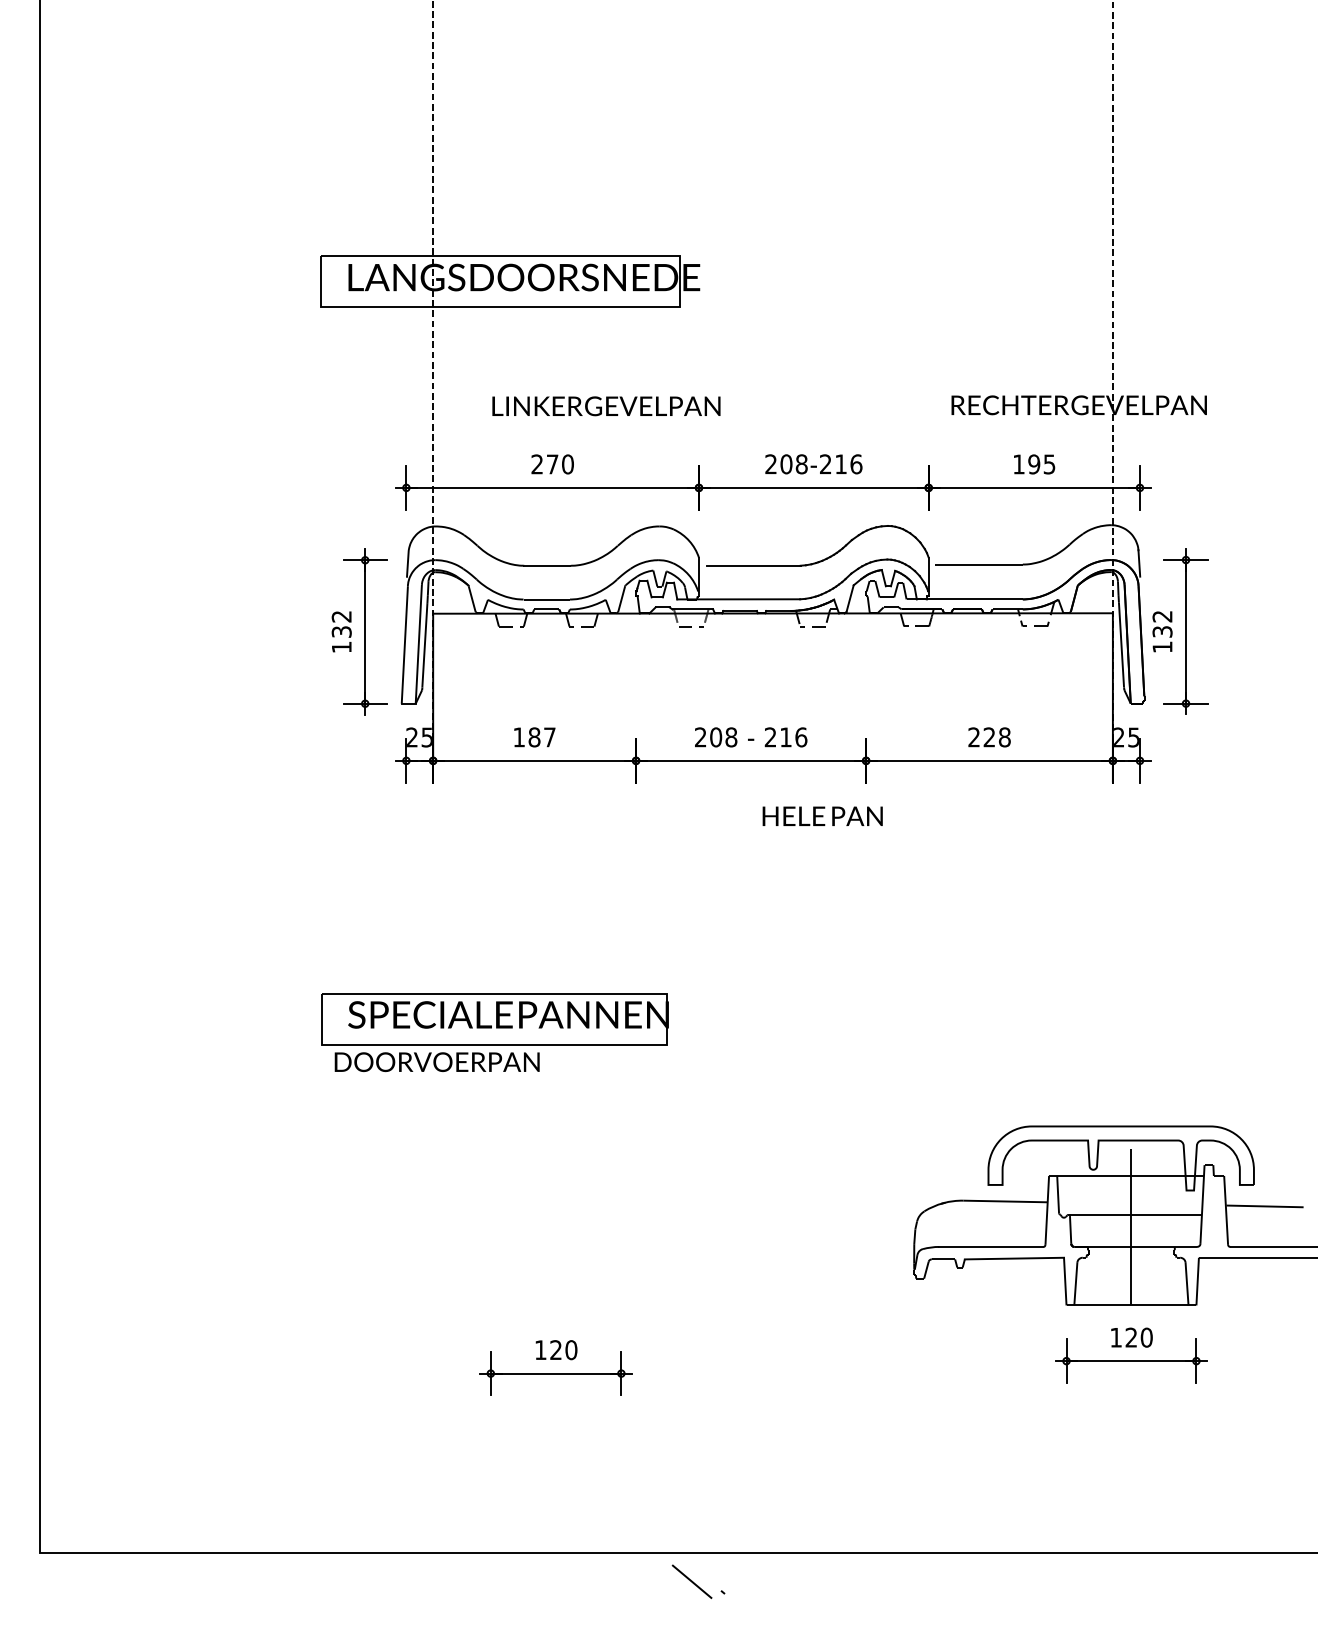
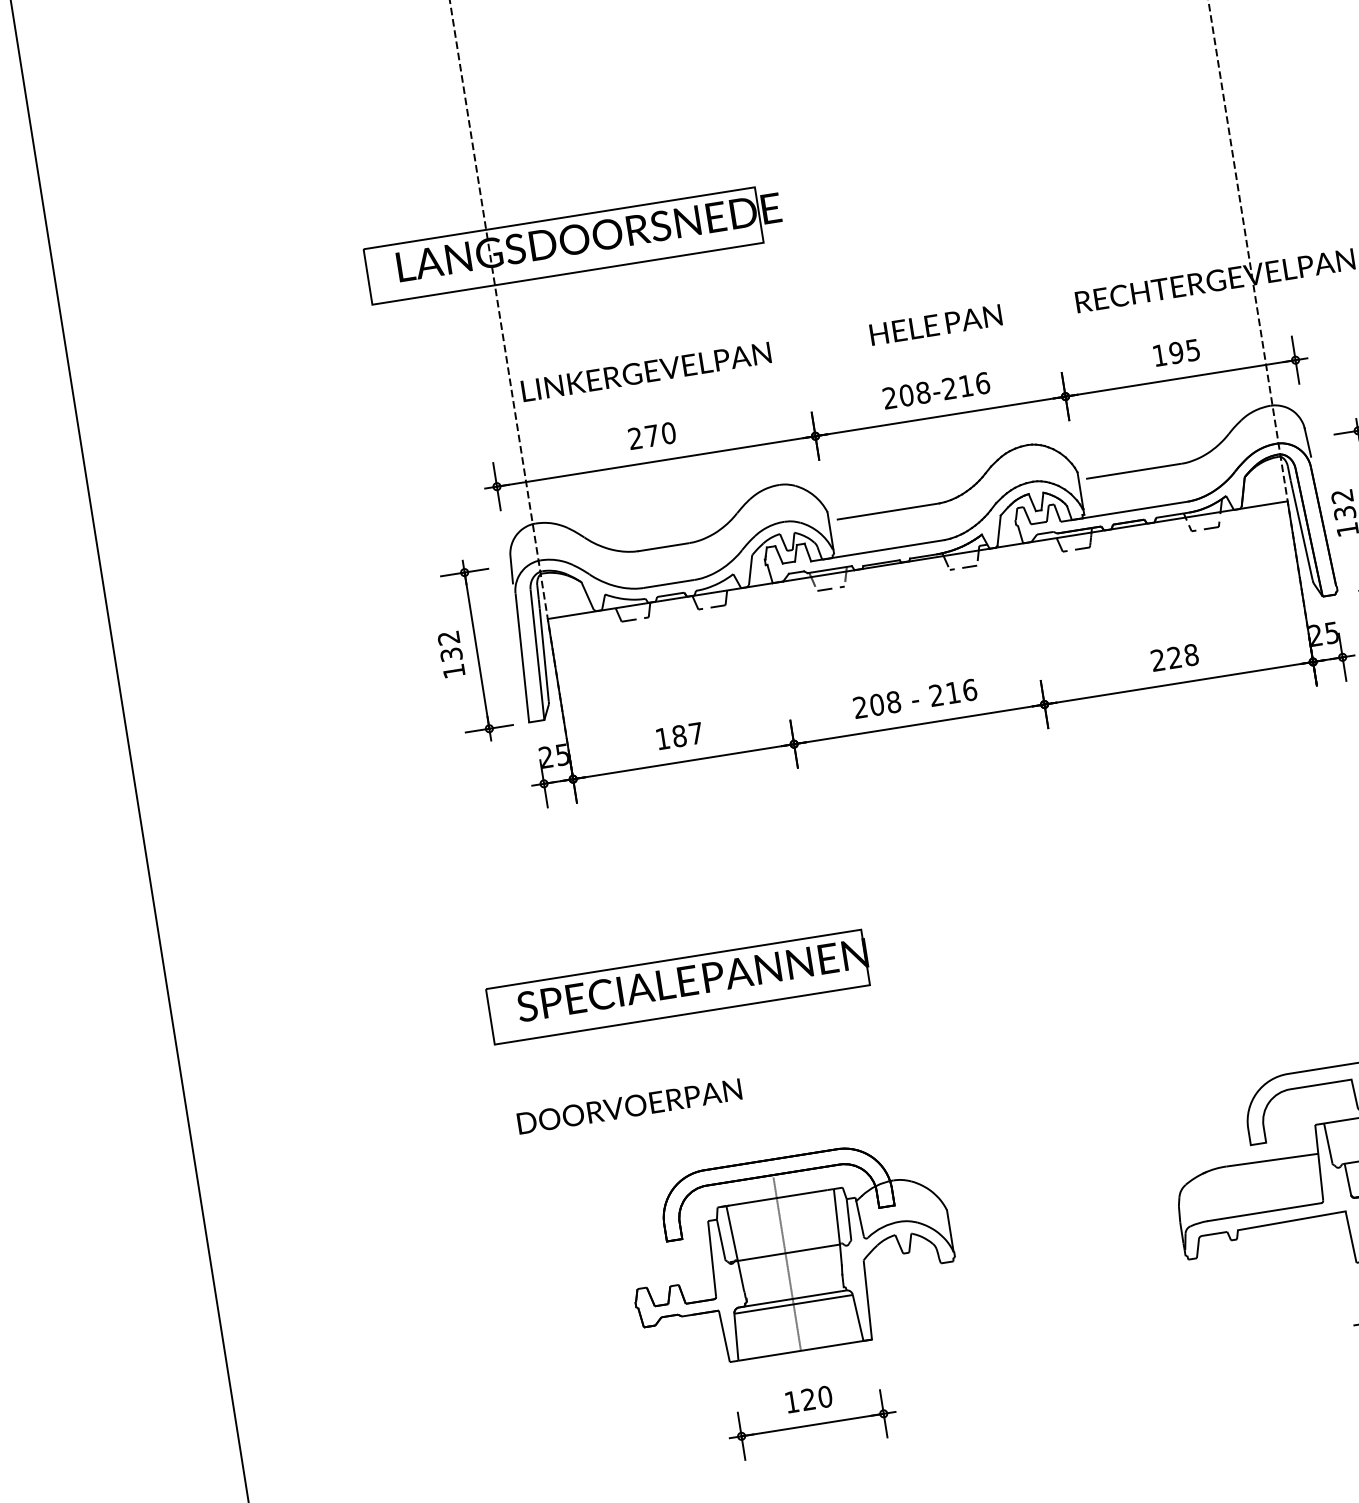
text: (606, 406) -> (646, 372), moved
text: (822, 815) -> (935, 324), moved
part: (494, 1019) -> (677, 987), moved
part: (561, 1216) -> (791, 1253), added

